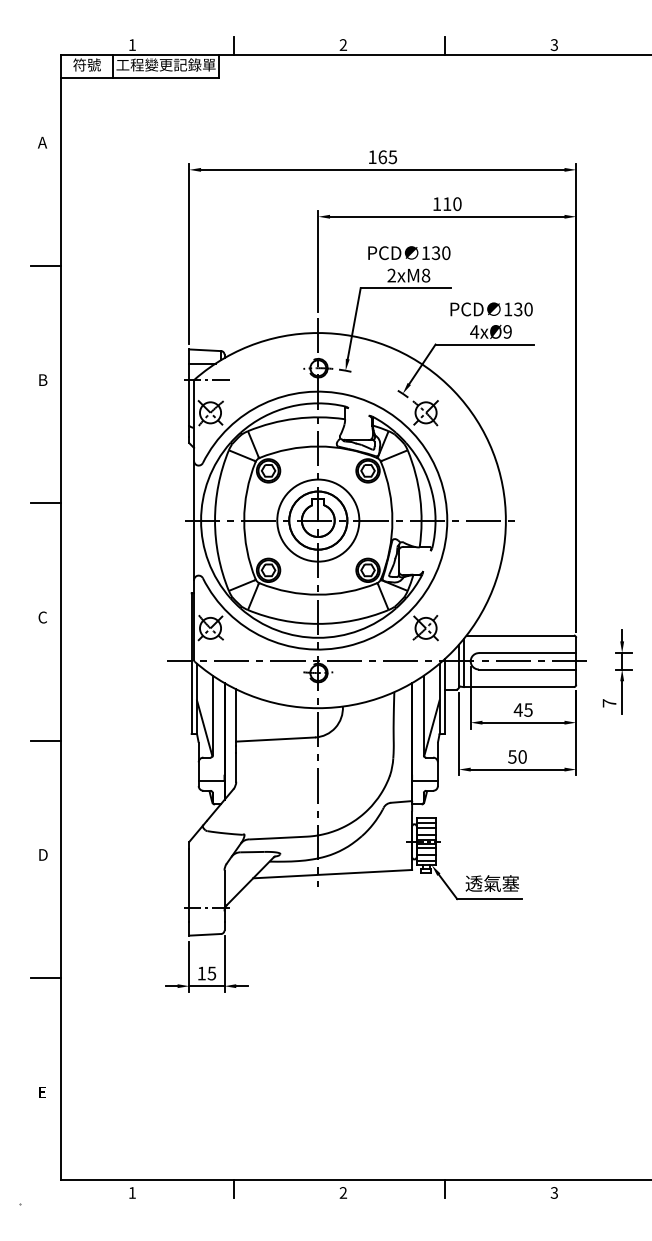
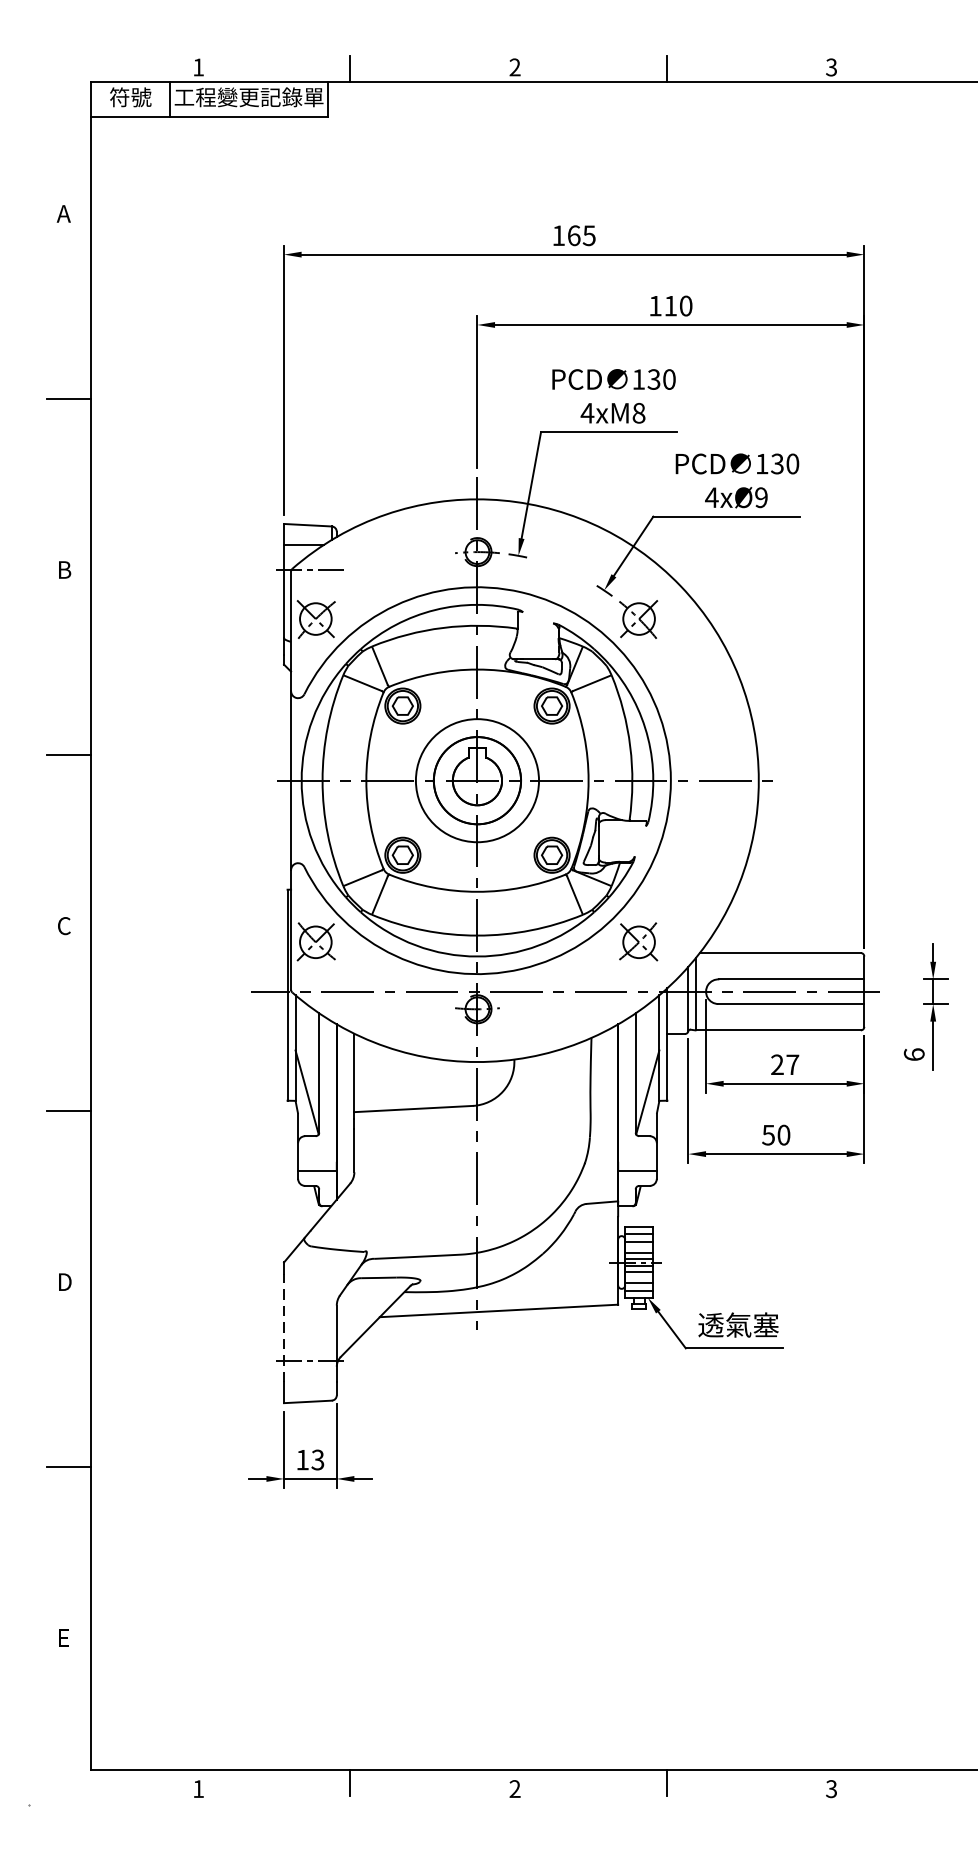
text: (391, 275) -> (587, 413), 2xM8 -> 4xM8
text: (609, 703) -> (914, 1054), 7 -> 6
text: (522, 709) -> (783, 1063), 45 -> 27
line: (189, 885) -> (284, 1327), solid -> dashed
text: (212, 972) -> (318, 1458), 15 -> 13

